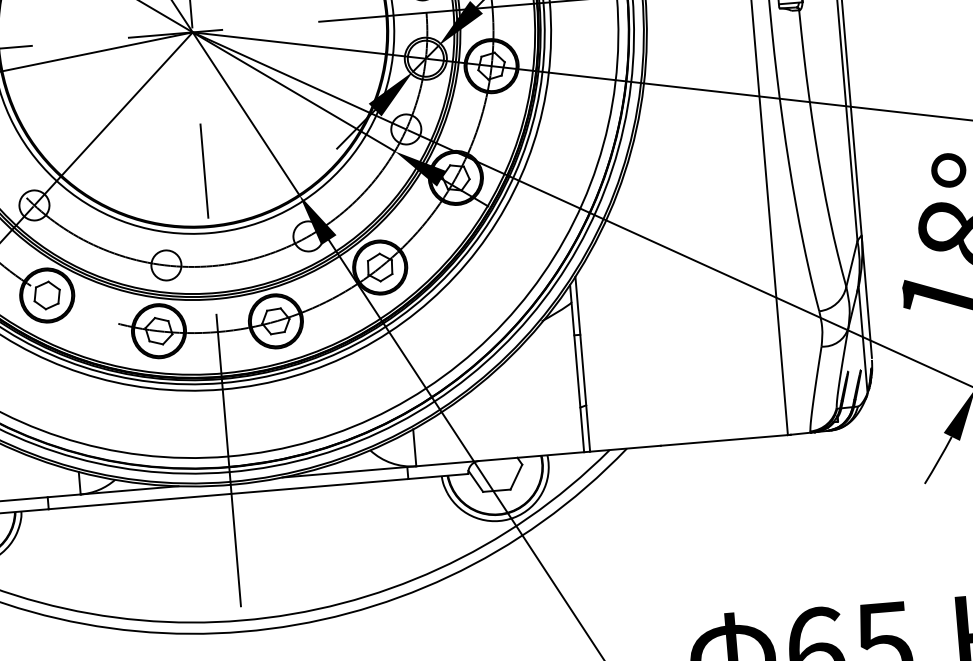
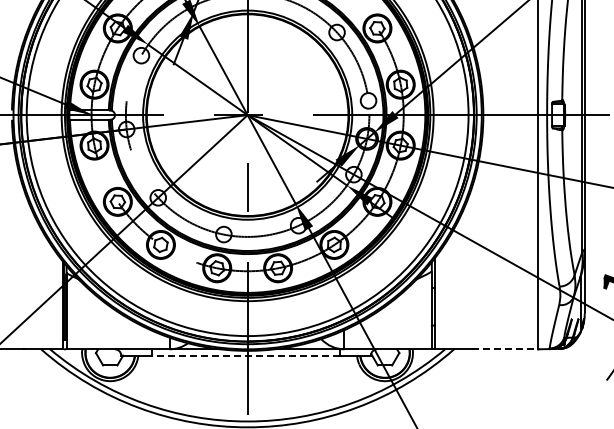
line: (725, 440) -> (505, 349), solid -> dashed
line: (229, 493) -> (246, 355), solid -> dashed

